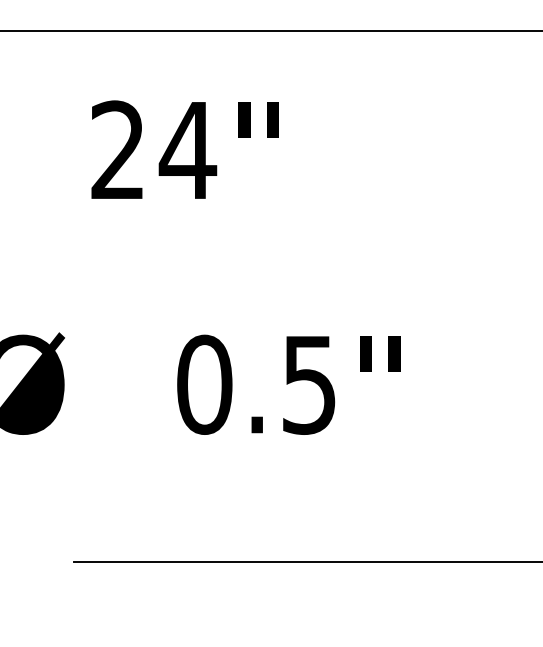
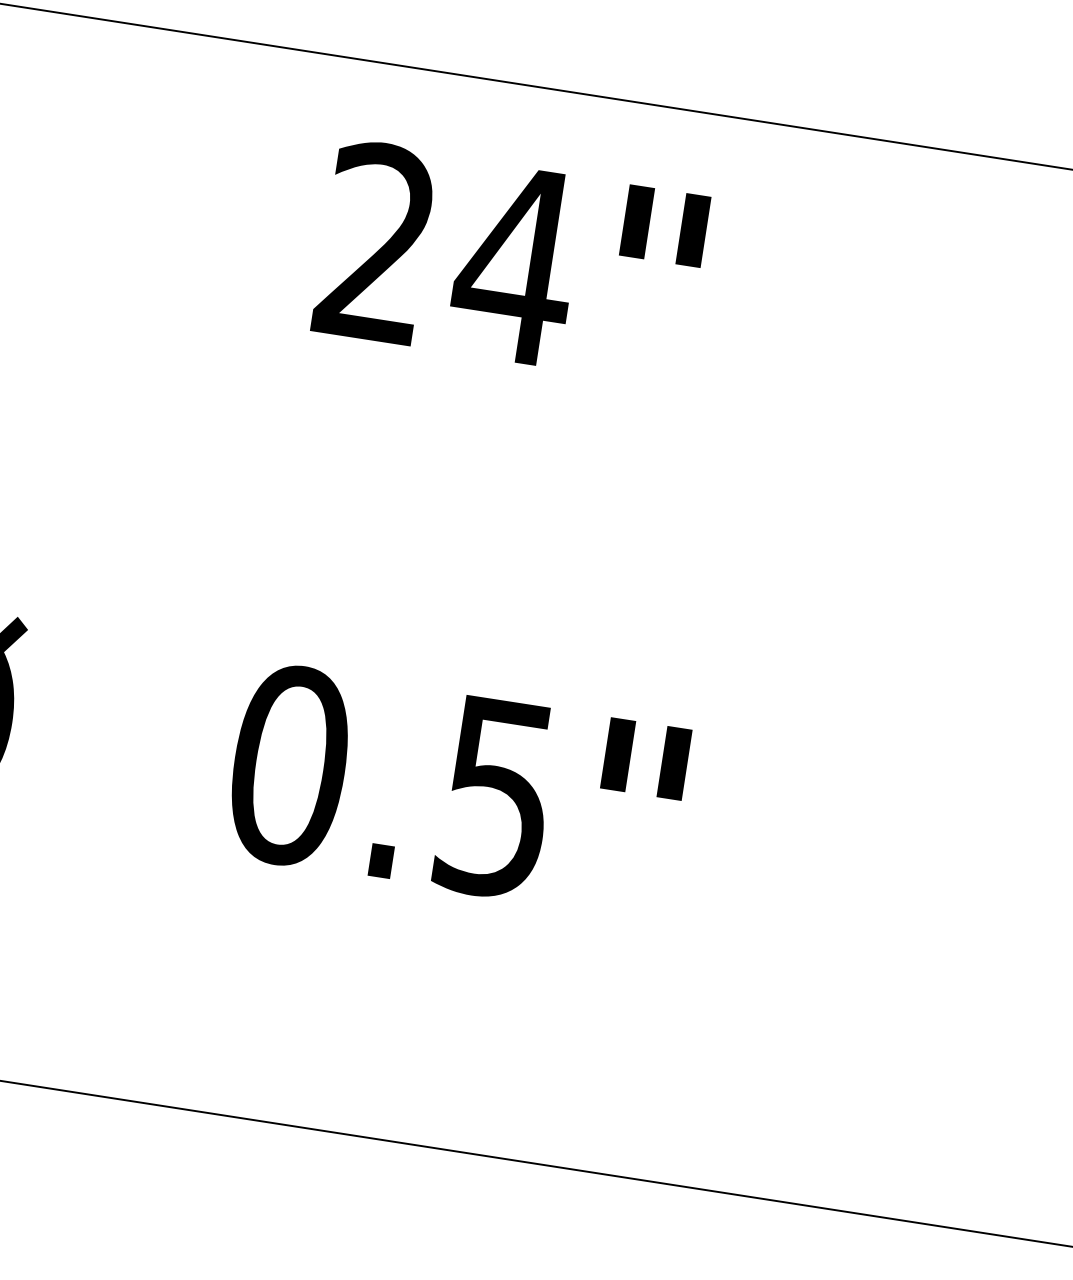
text: (184, 149) -> (509, 261), moved

